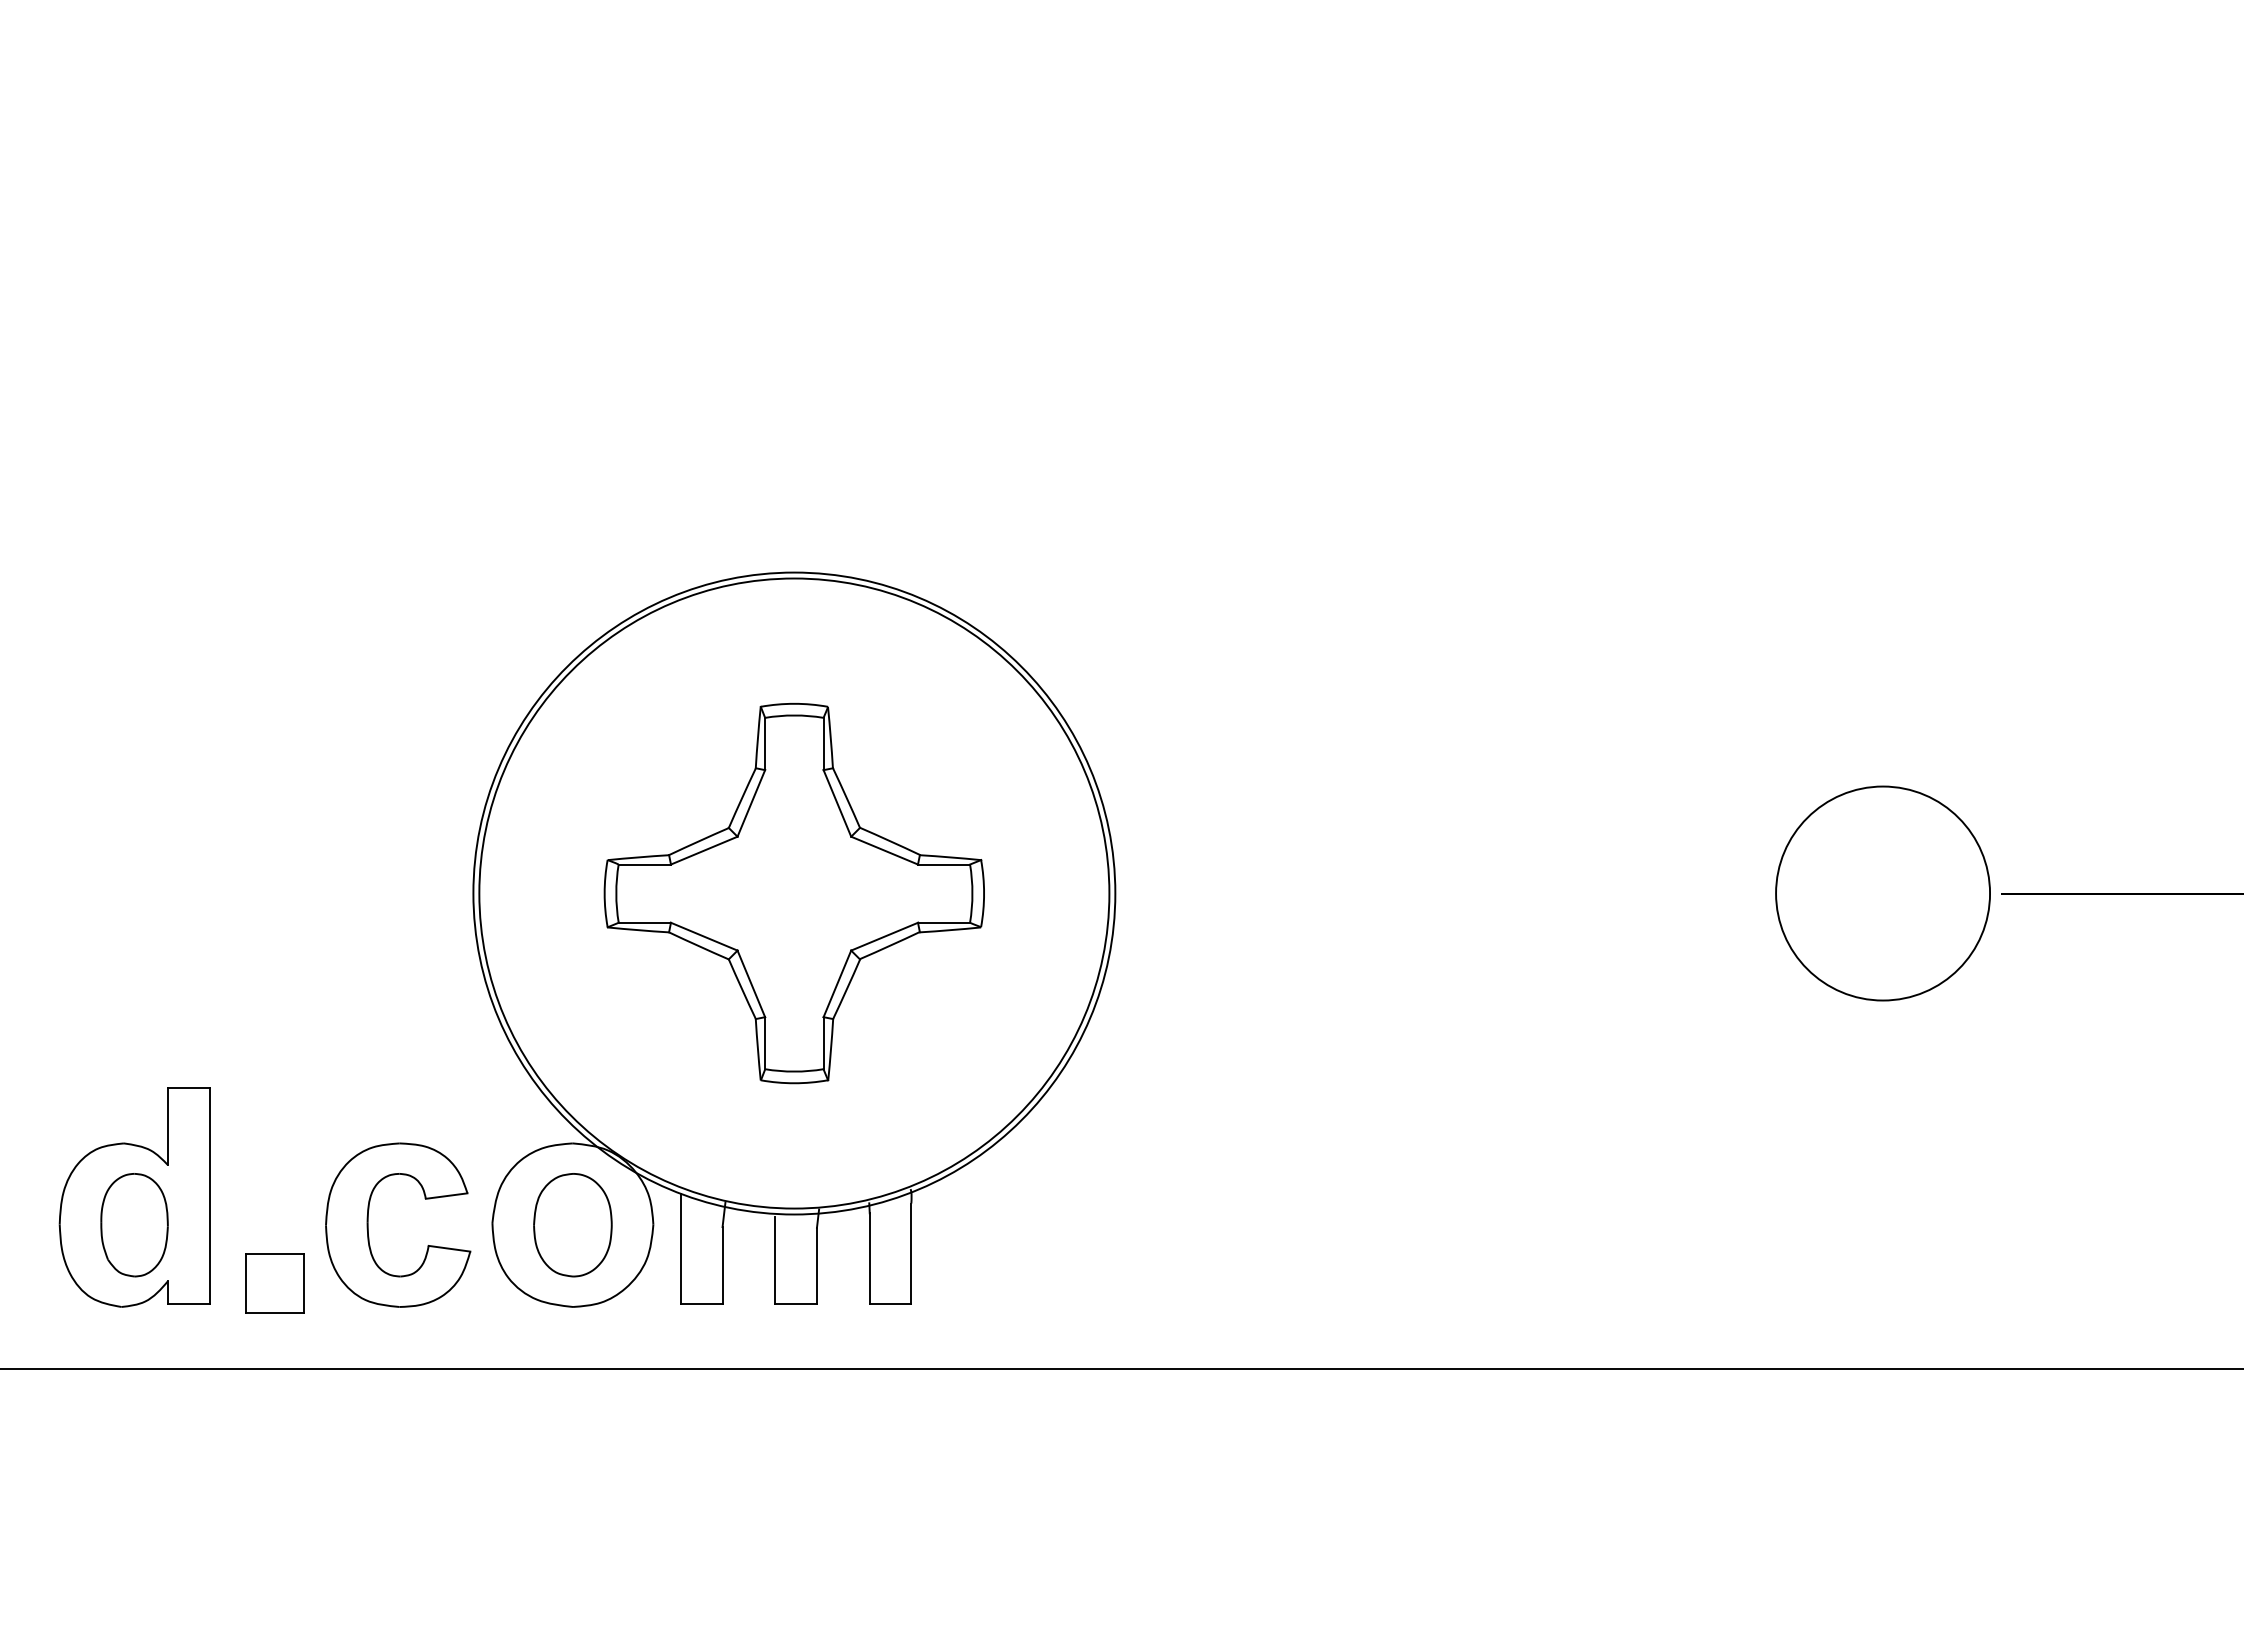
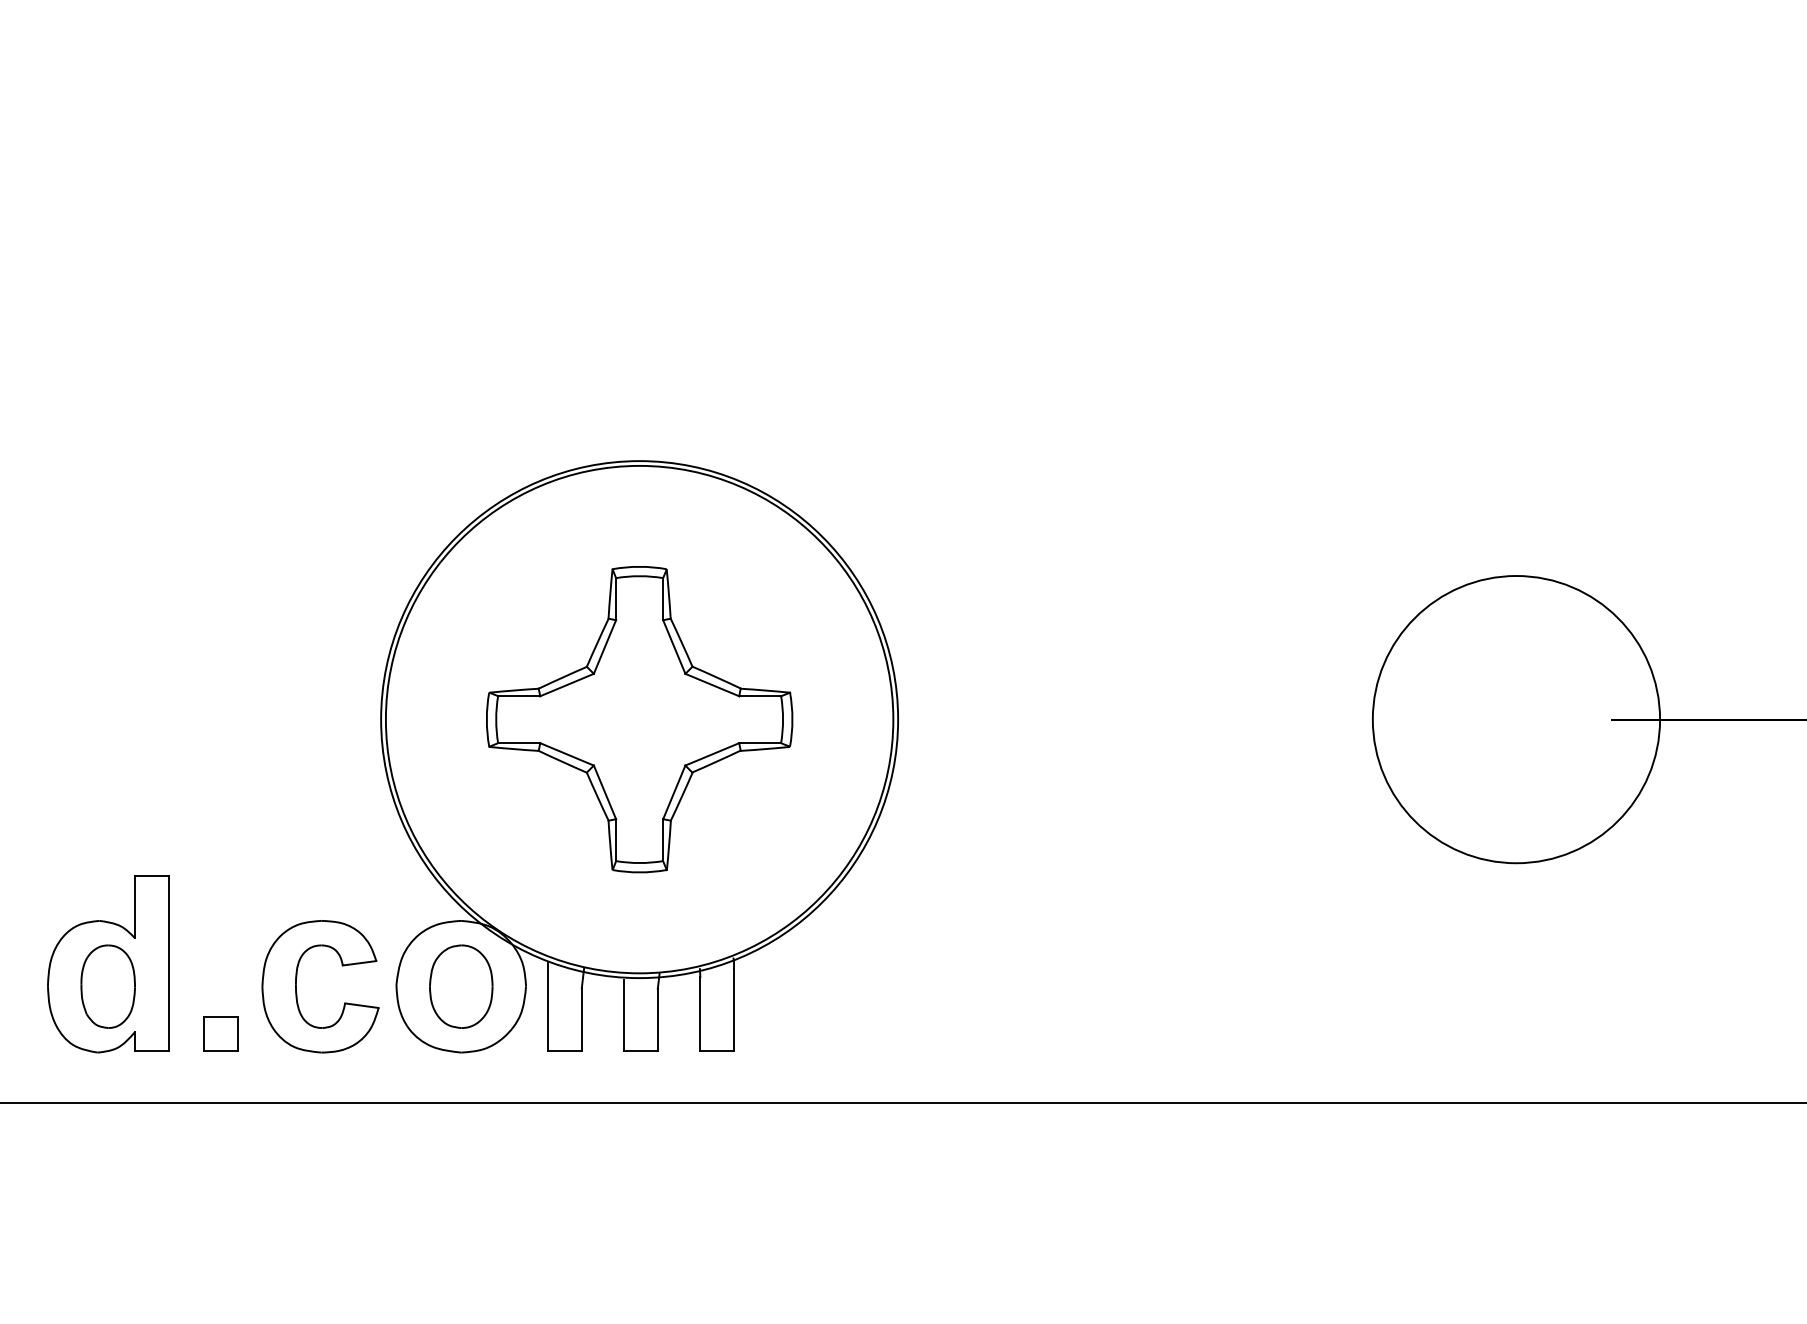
circle: (1882, 893) -> (1516, 719), size x1.67
part: (274, 1283) -> (220, 1033), size x0.71

